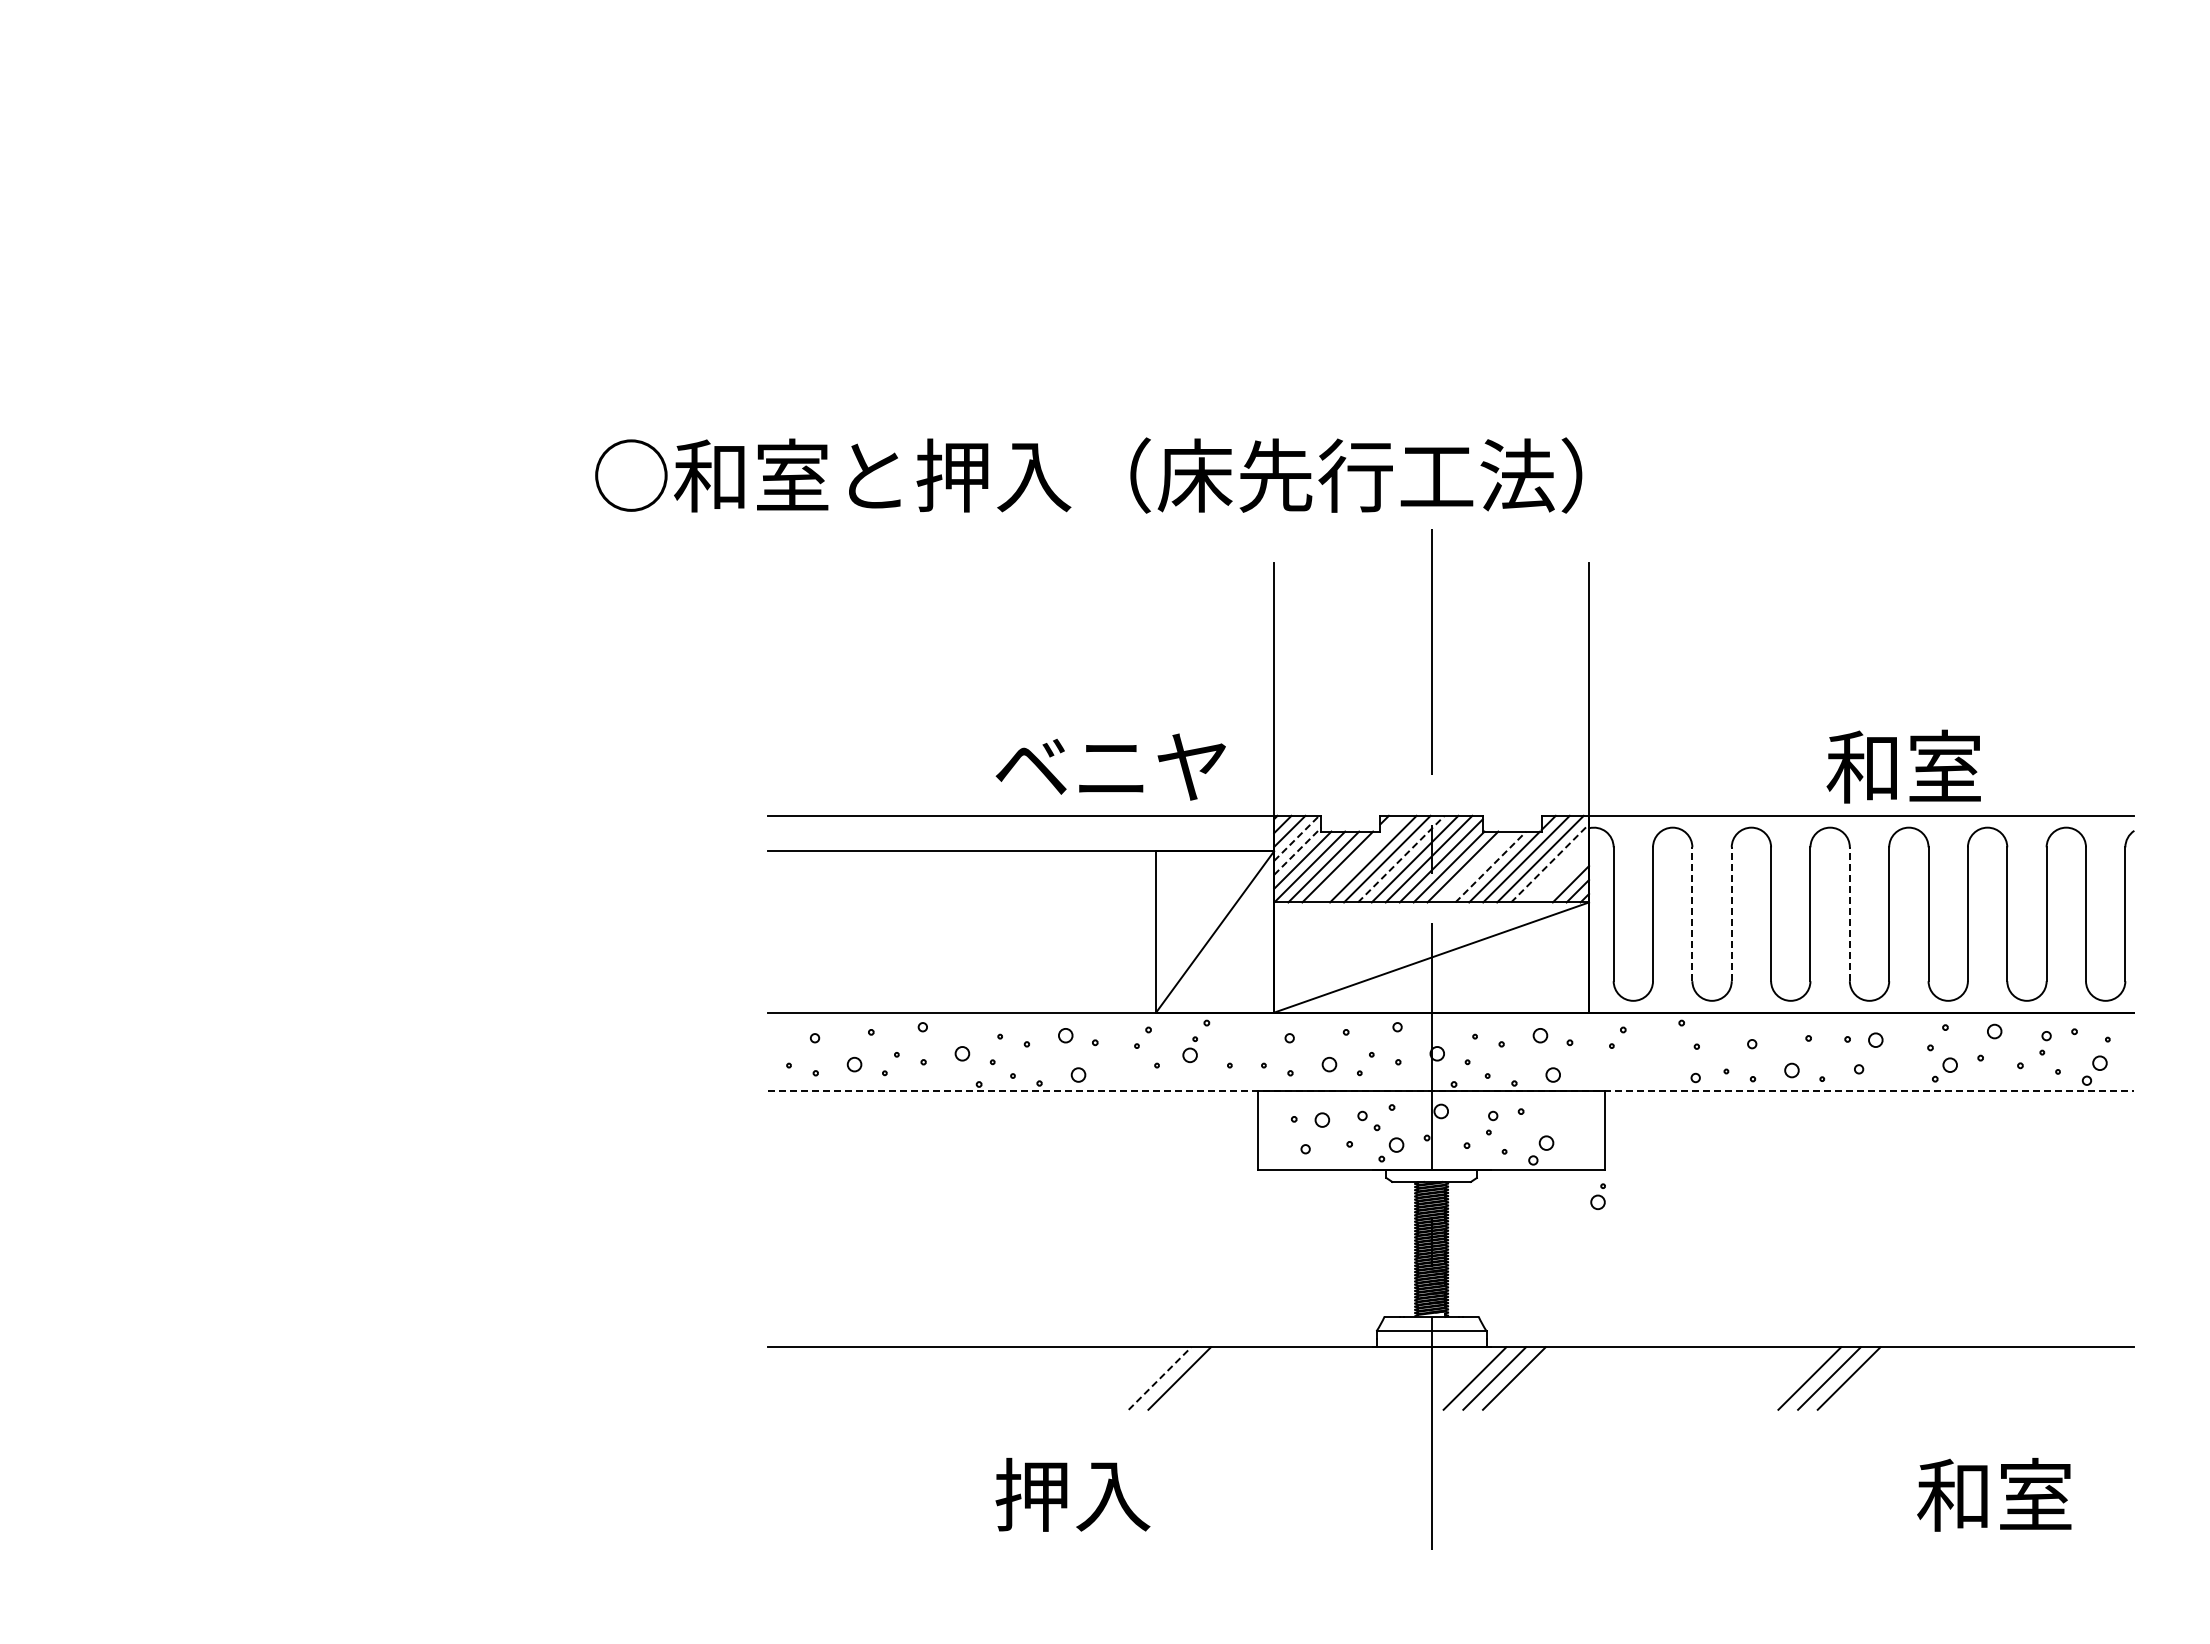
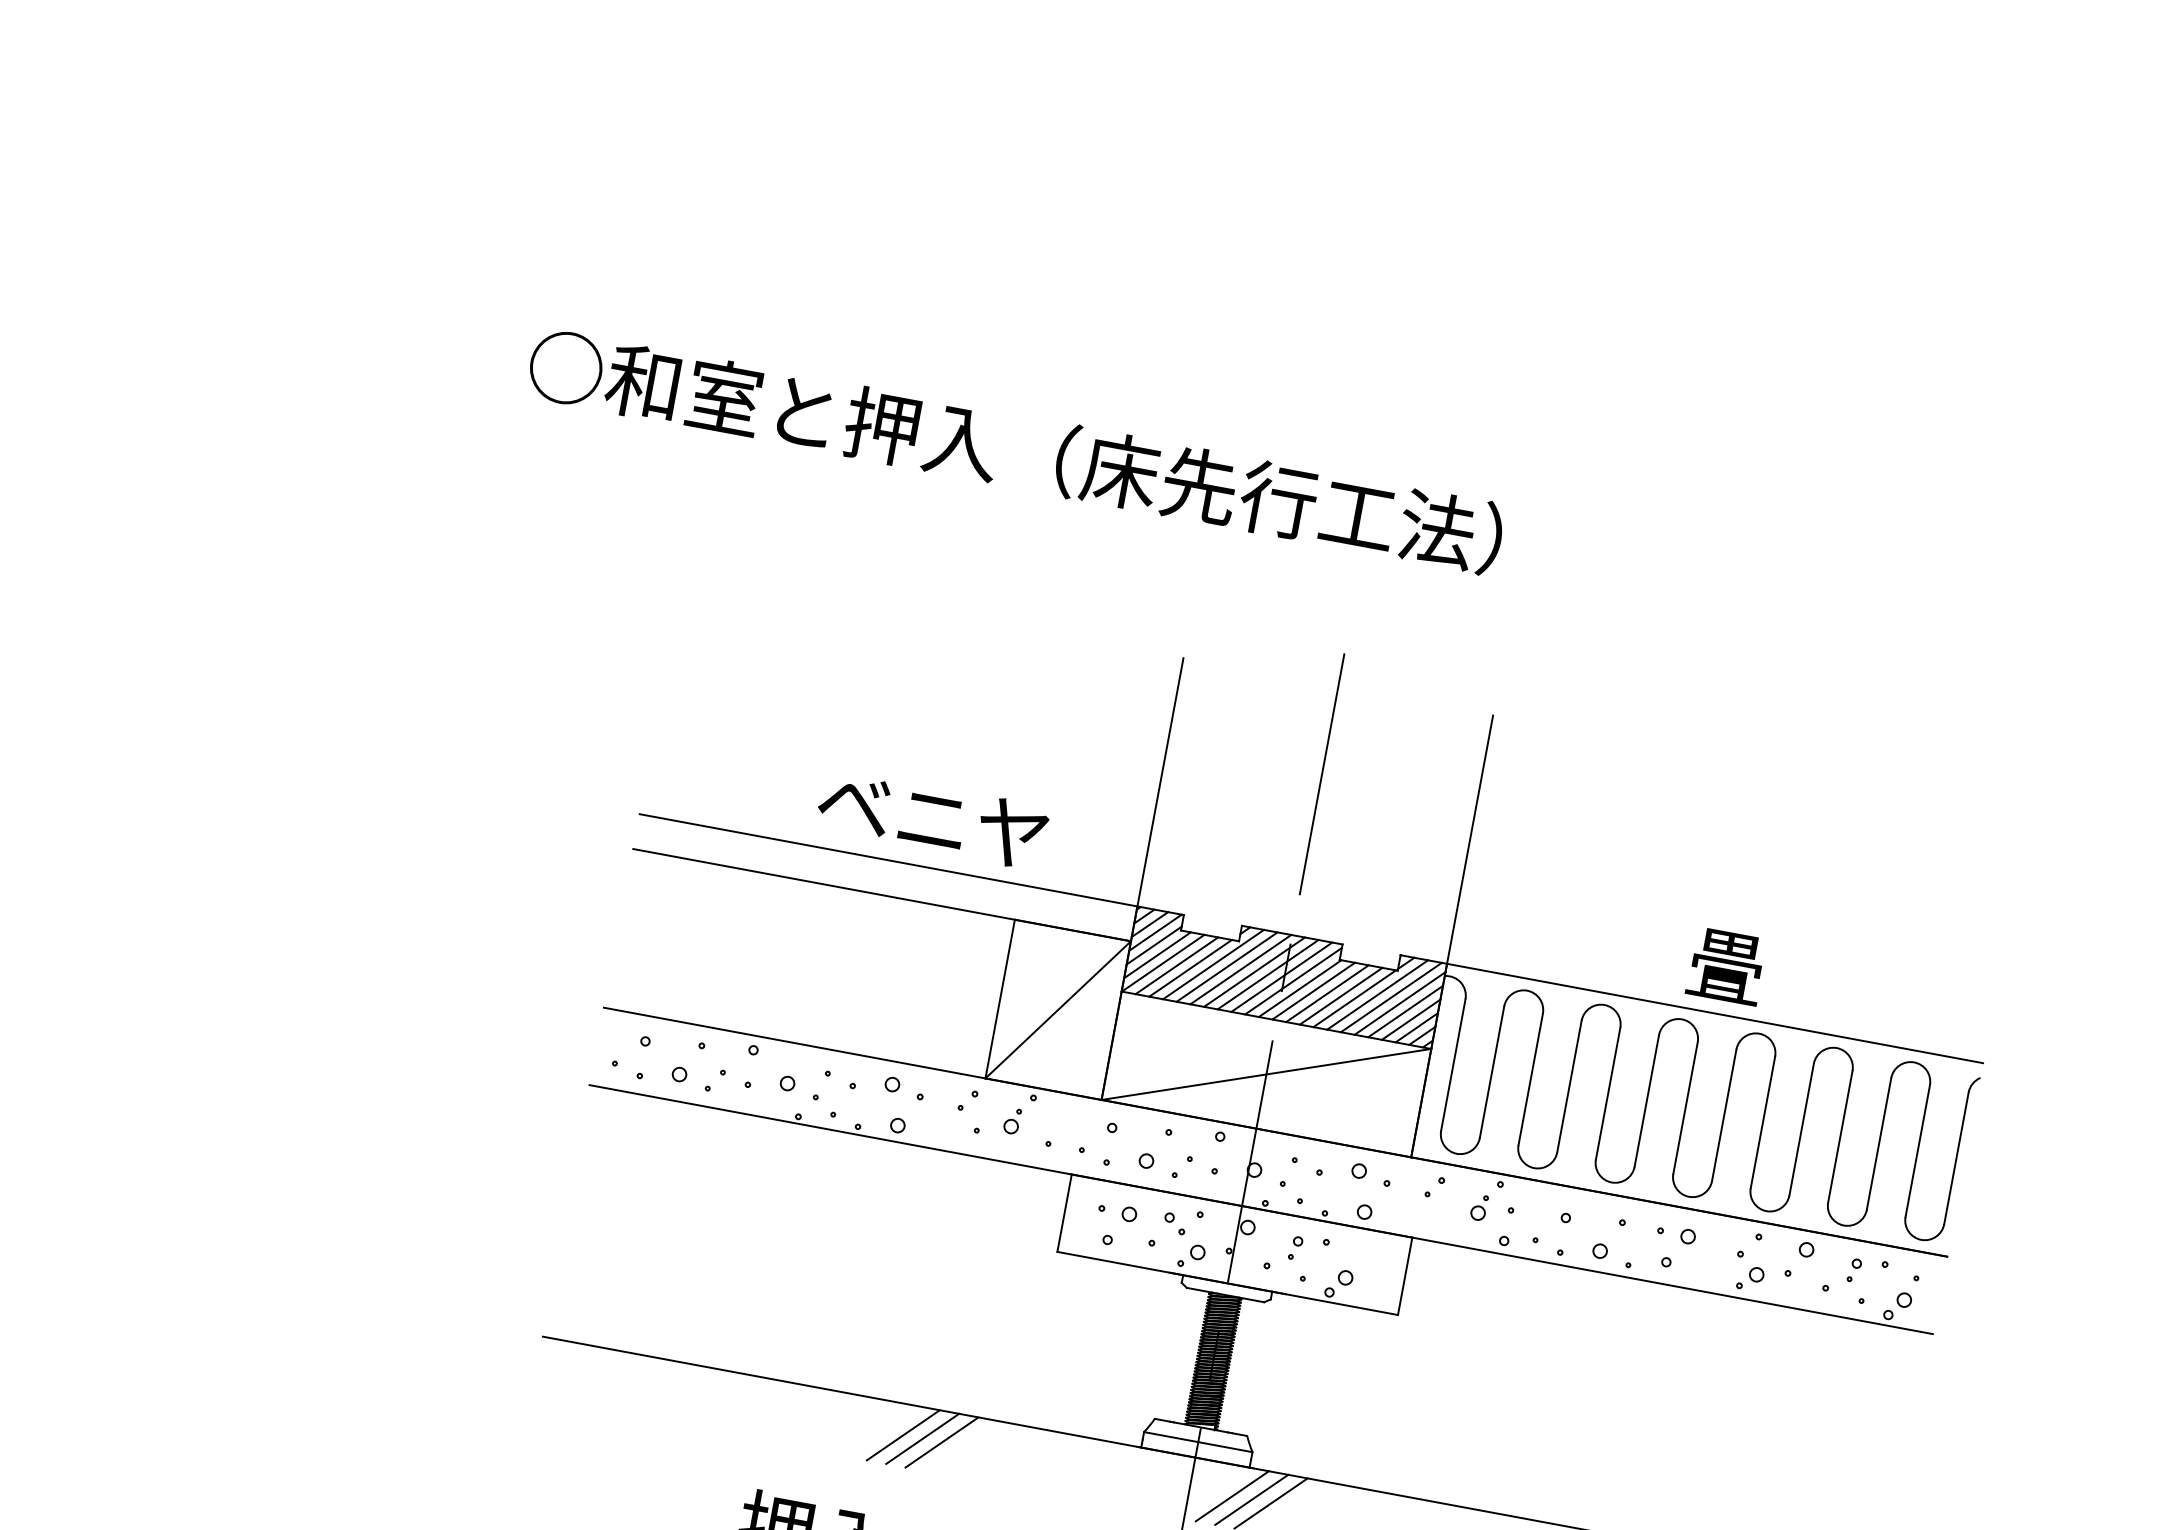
text: (1088, 475) -> (1015, 451), moved
text: (1110, 766) -> (932, 818), moved
text: (1903, 766) -> (1765, 972), 和室 -> 畳
line: (1296, 838) -> (1155, 932), dashed -> solid
line: (1298, 850) -> (1155, 944), dashed -> solid
line: (1359, 858) -> (1213, 963), added
line: (1401, 858) -> (1254, 971), dashed -> solid
line: (1550, 863) -> (1400, 1003), dashed -> solid
line: (1476, 866) -> (1327, 993), added
line: (1491, 866) -> (1341, 995), dashed -> solid
line: (1556, 870) -> (1405, 1011), added
line: (1563, 877) -> (1410, 1019), added
line: (1692, 914) -> (1530, 1079), dashed -> solid
line: (1731, 914) -> (1569, 1086), dashed -> solid
line: (1849, 914) -> (1685, 1108), dashed -> solid
line: (1451, 1091) -> (1261, 1209), dashed -> solid
part: (1597, 1196) -> (1478, 1207), moved
line: (1140, 1378) -> (903, 1435), added
line: (1160, 1378) -> (923, 1438), dashed -> solid

